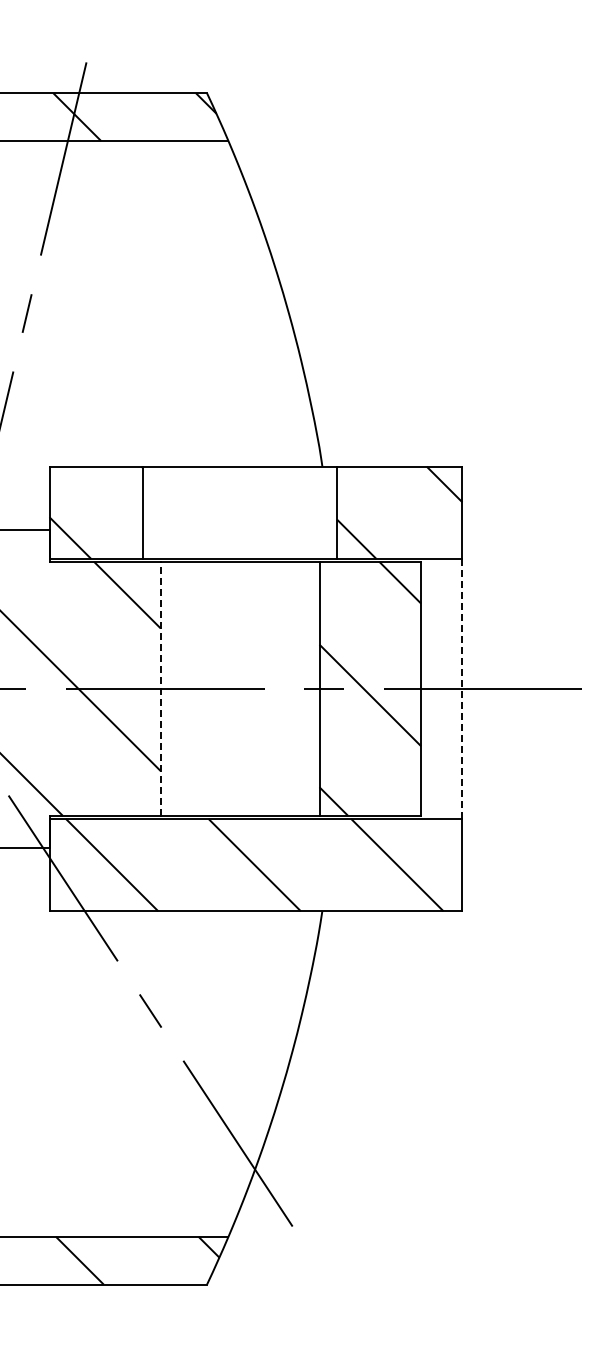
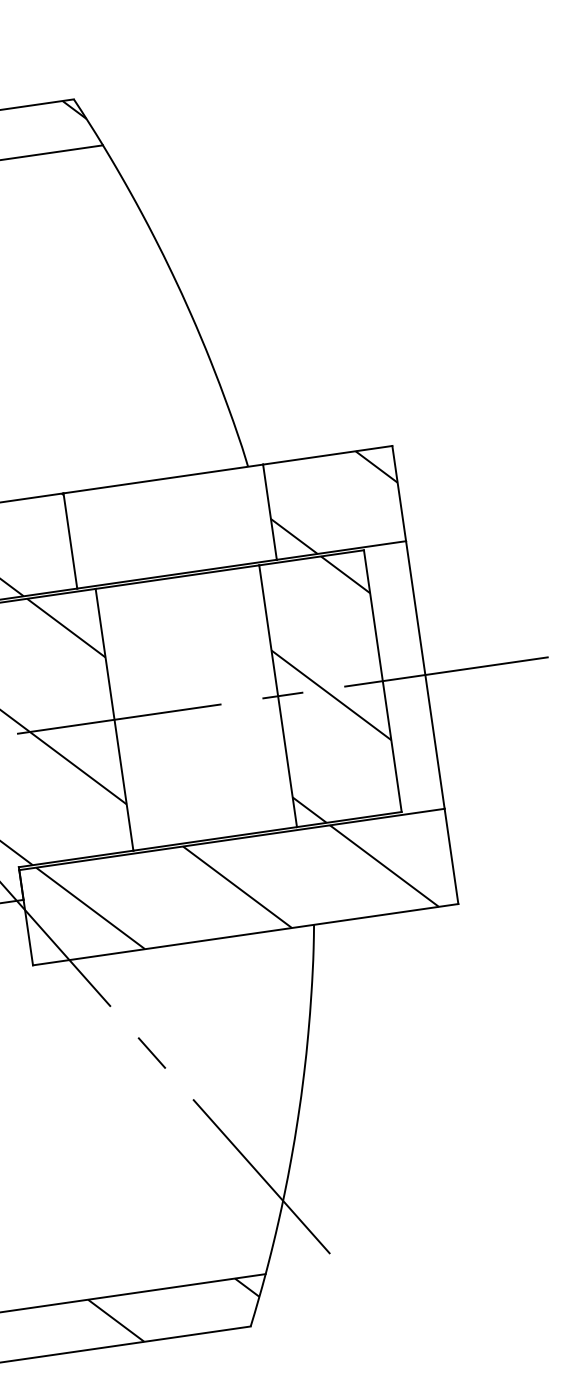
line: (160, 688) -> (114, 719), dashed -> solid
line: (462, 688) -> (425, 674), dashed -> solid

